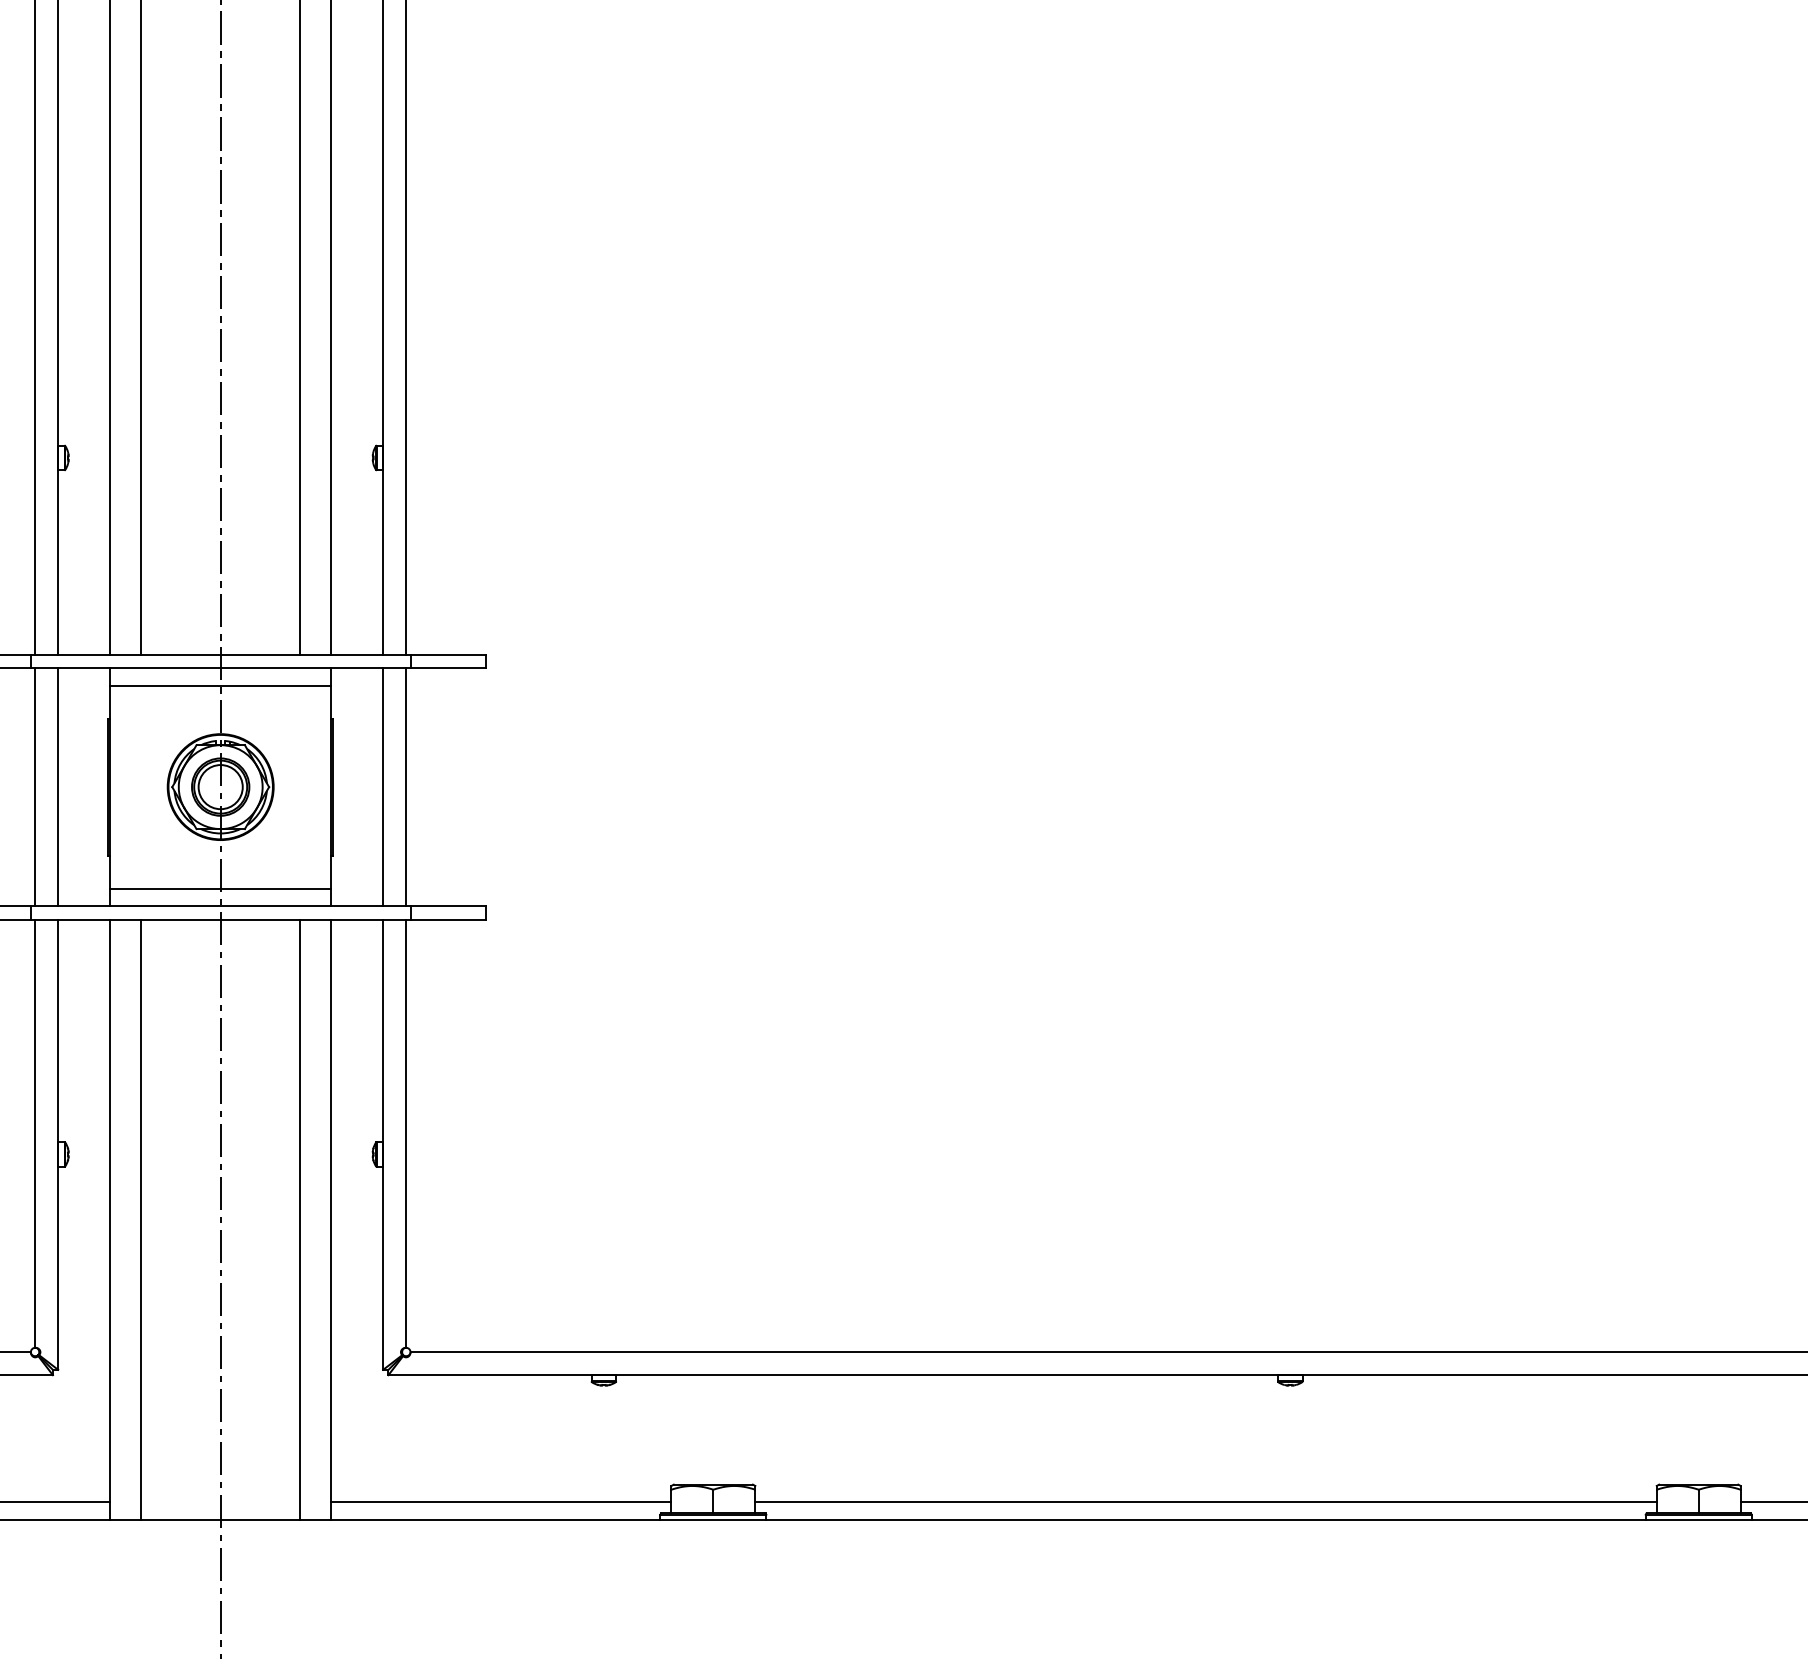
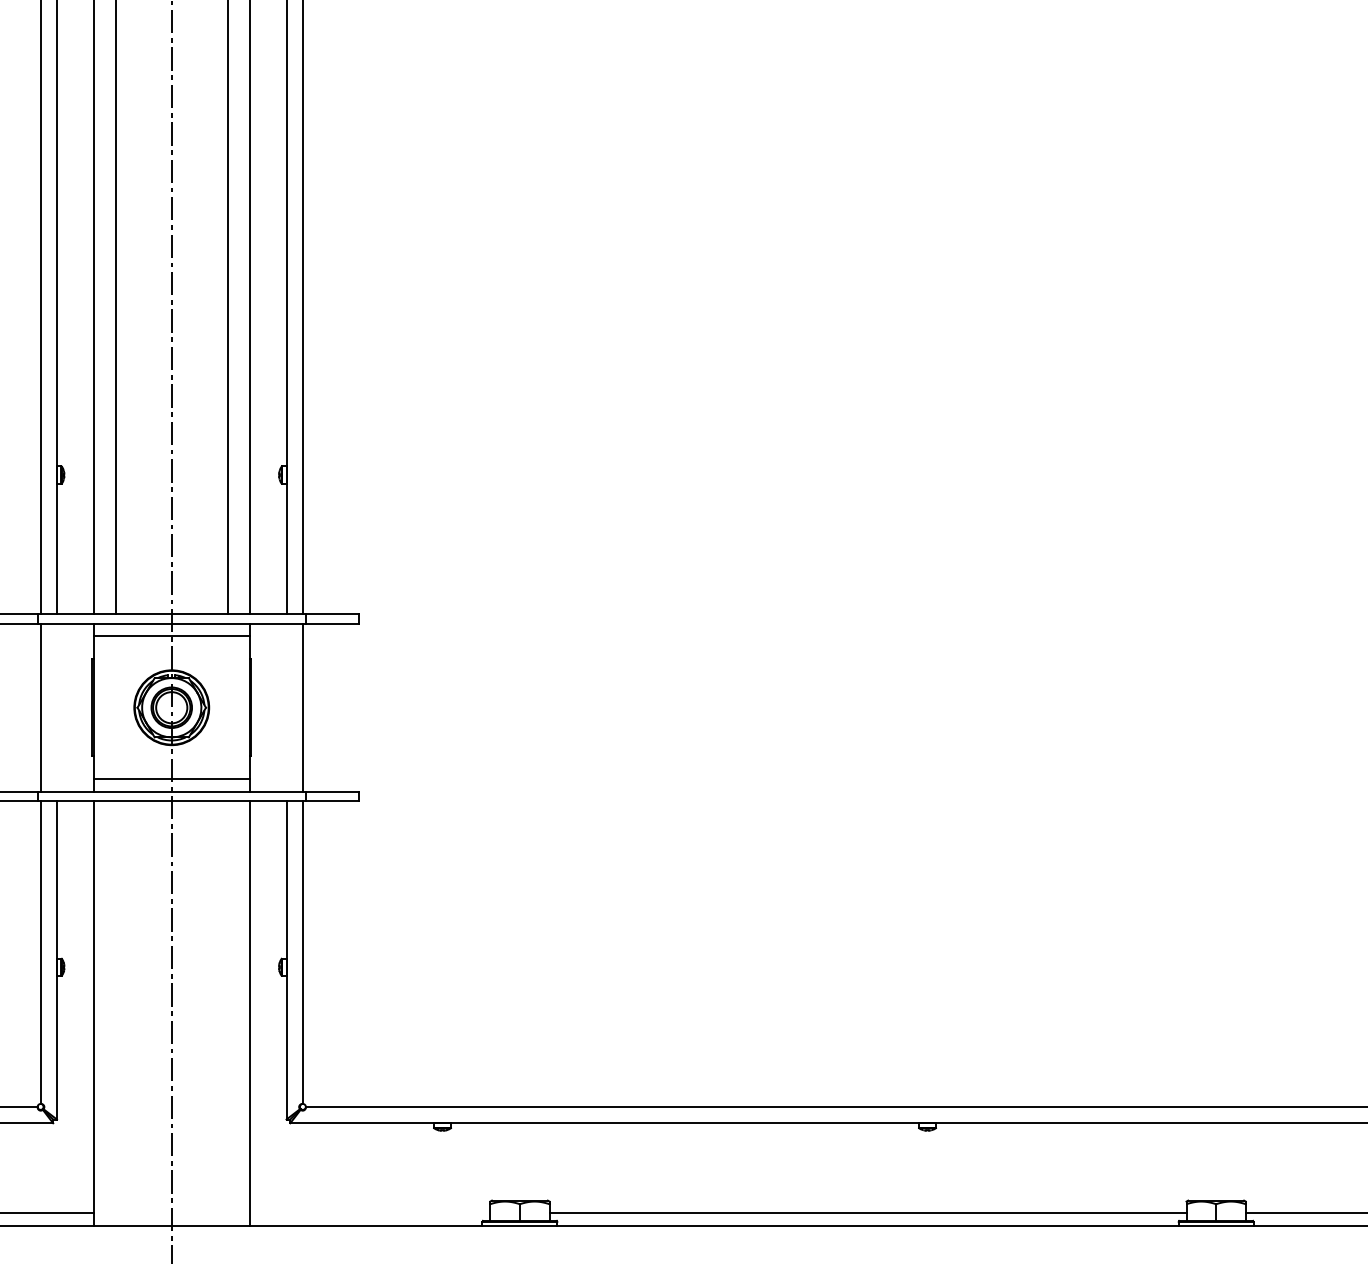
line: (57, 786) -> (56, 707), removed
line: (383, 786) -> (286, 707), removed
line: (141, 1219) -> (115, 1013), removed
line: (299, 1219) -> (227, 1013), removed
line: (500, 1502) -> (369, 1213), removed

